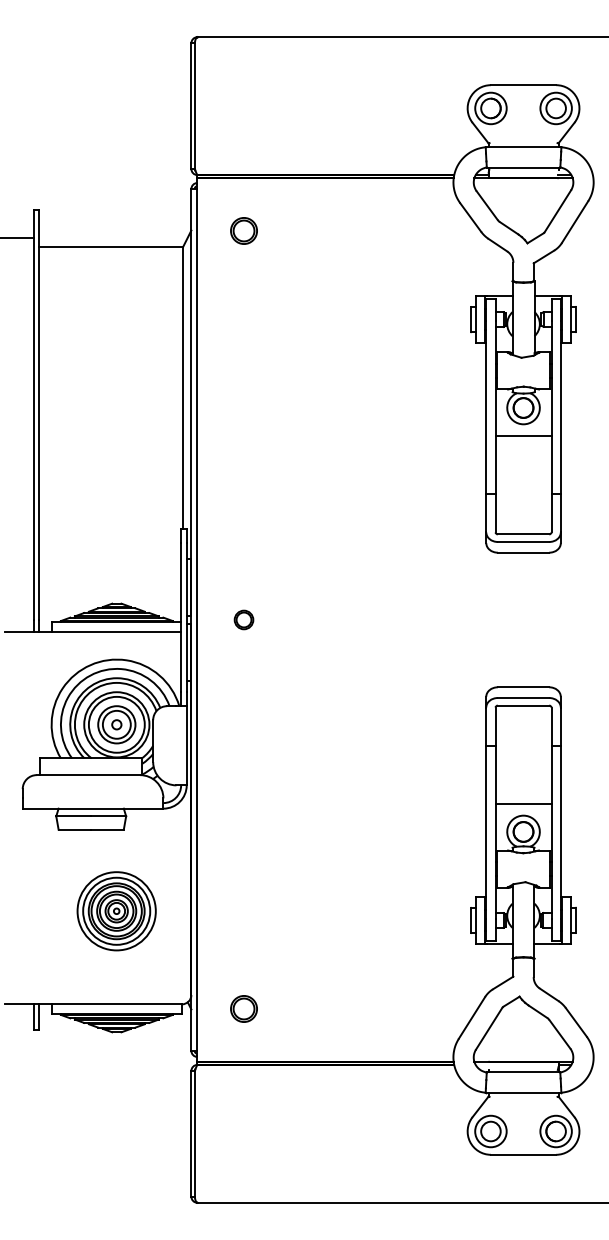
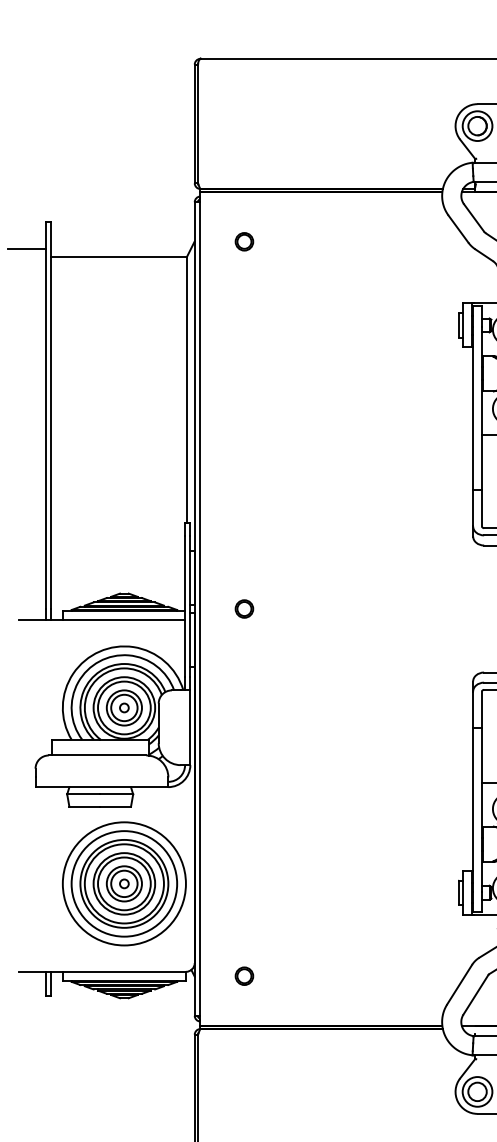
part: (243, 230) -> (243, 241), size x0.71
part: (116, 911) -> (124, 884), size x1.67
part: (243, 1008) -> (243, 975), size x0.71

